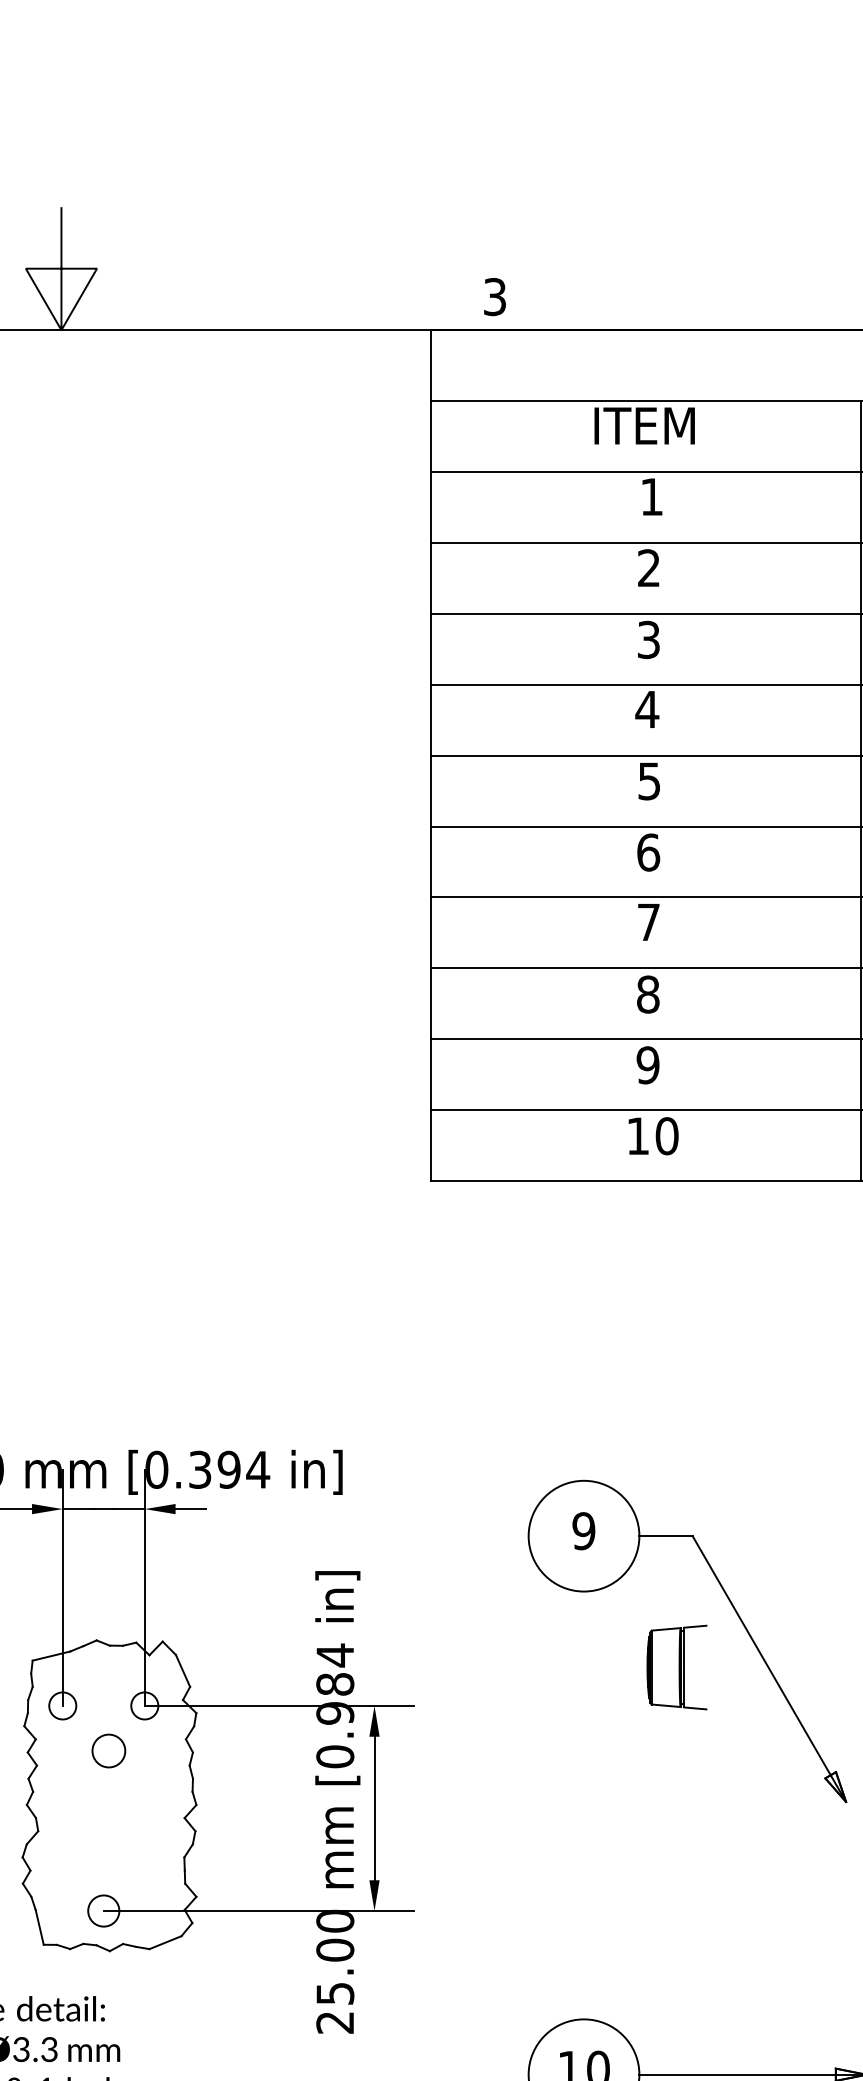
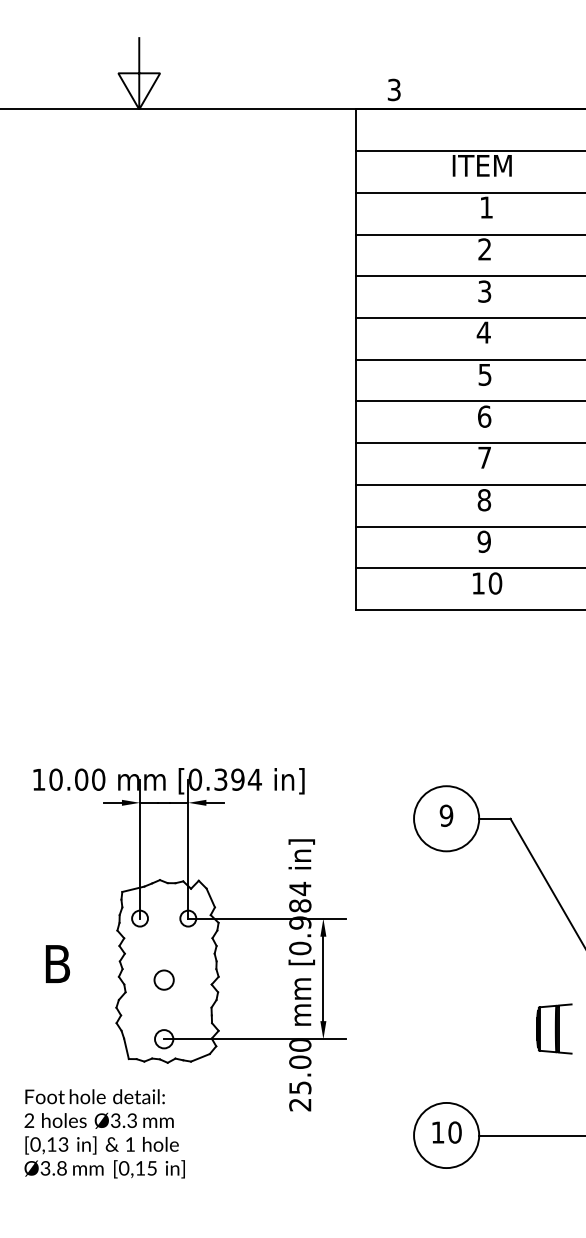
part: (677, 1666) -> (554, 1028), moved
circle: (107, 1749) -> (163, 979), moved

